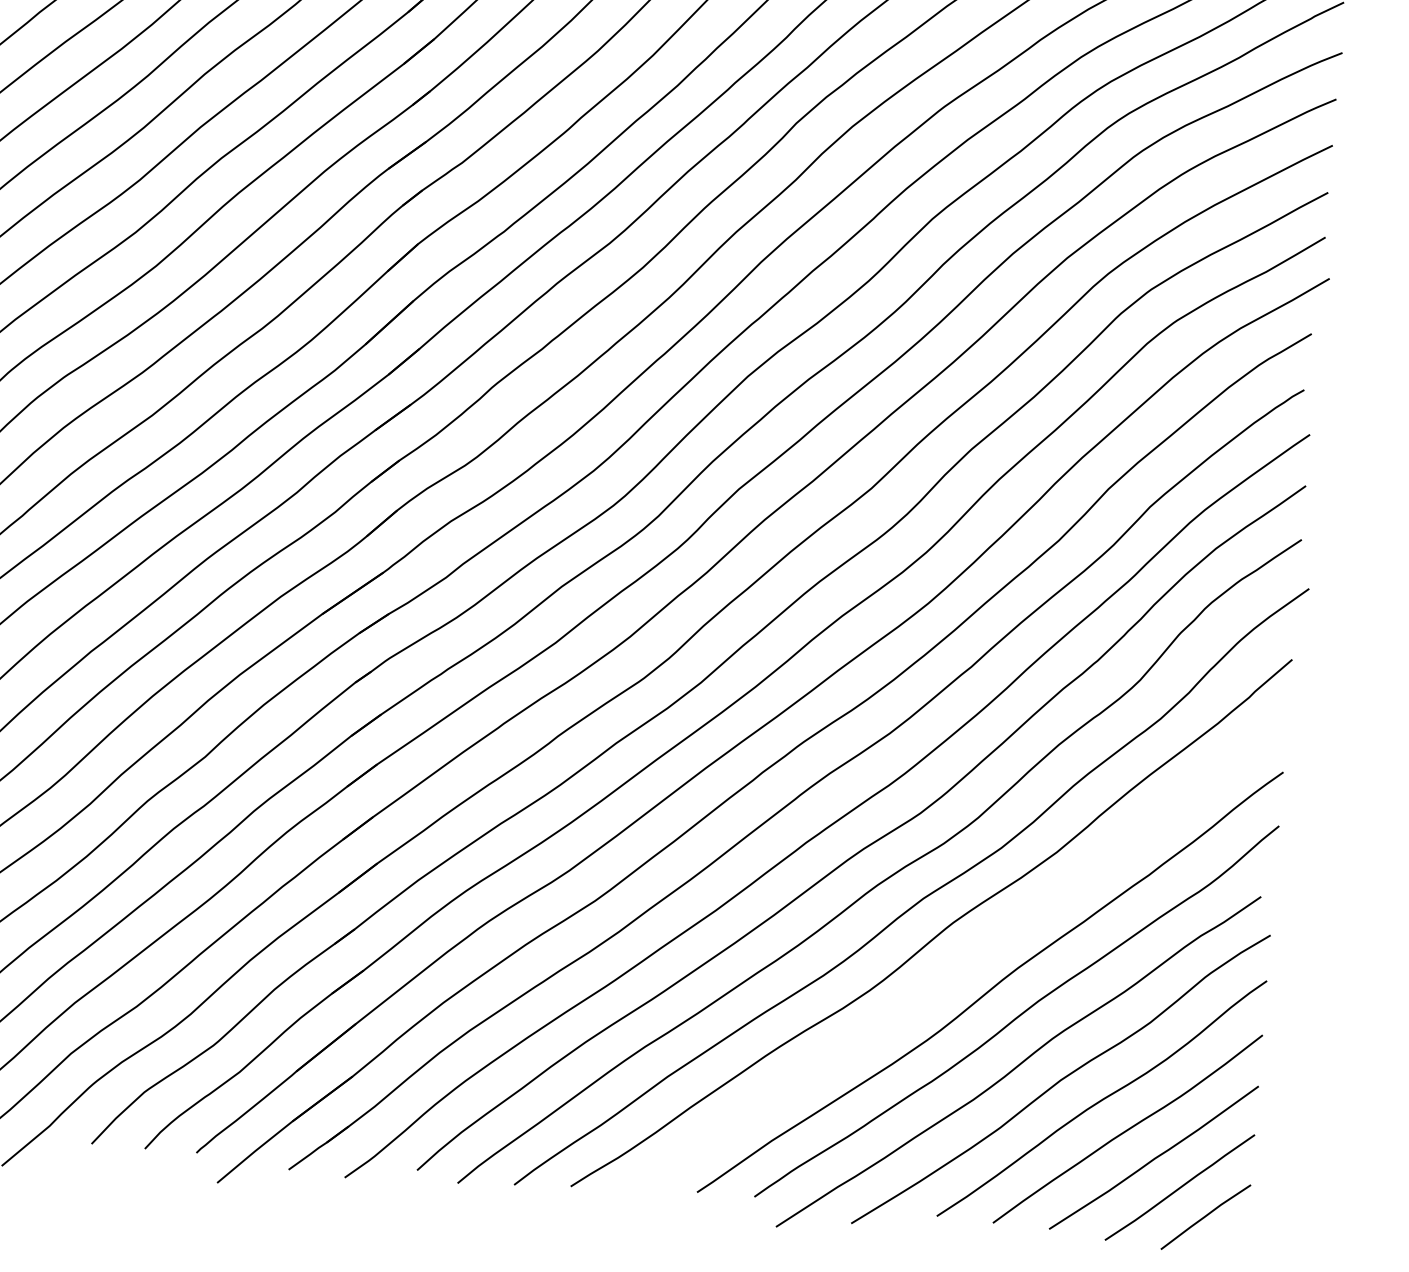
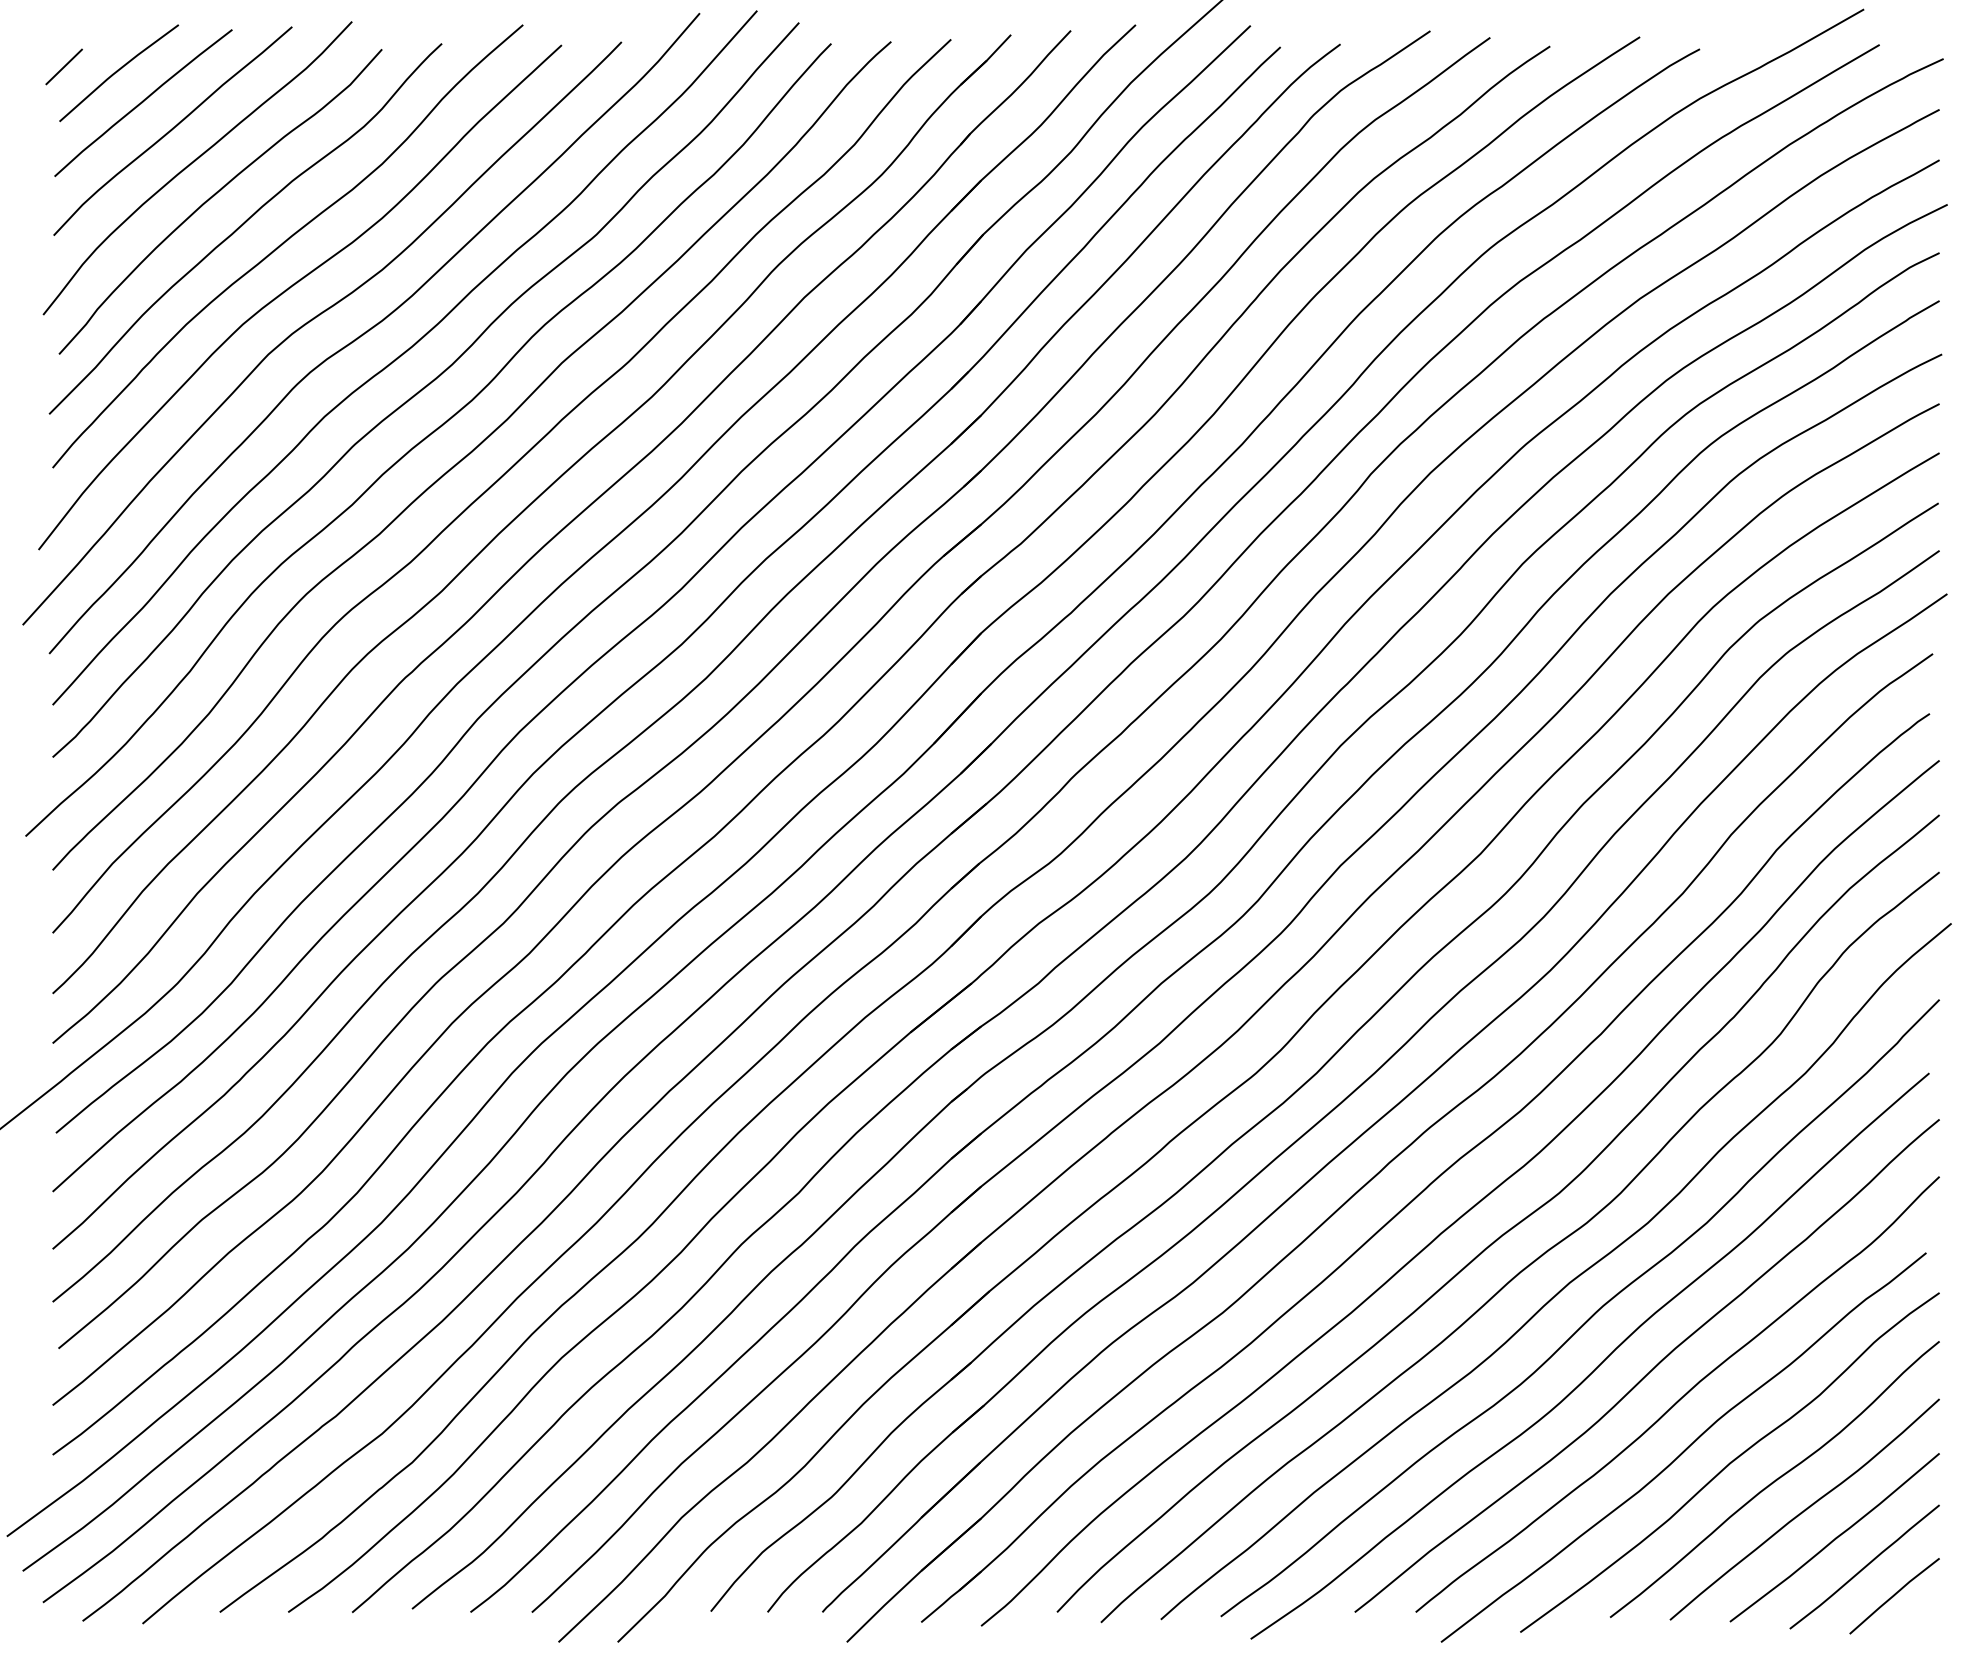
curve: (945, 977) -> (1599, 1364), added

